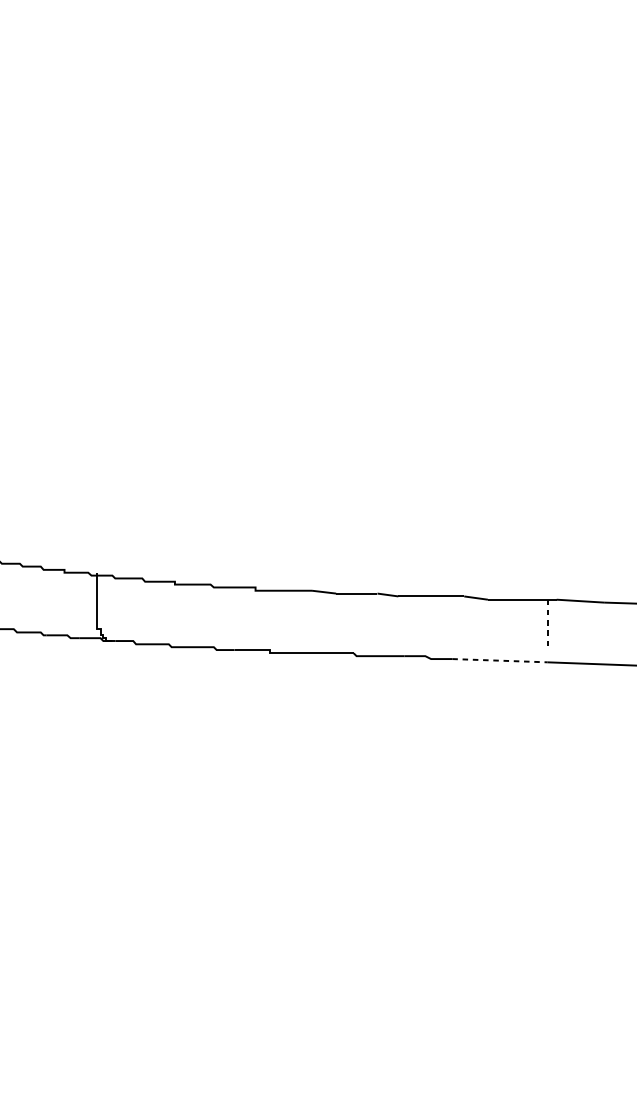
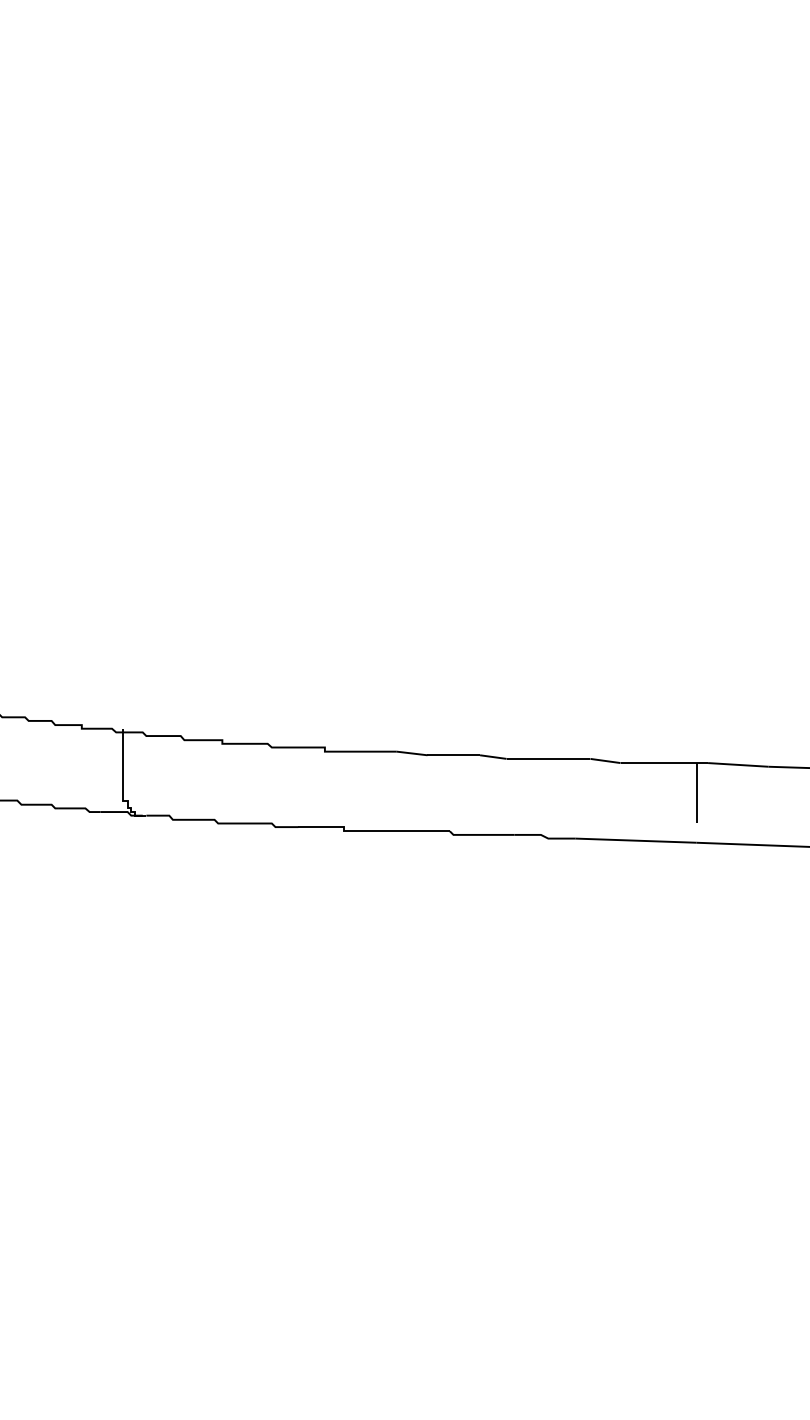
line: (547, 623) -> (696, 793), dashed -> solid
line: (499, 660) -> (635, 840), dashed -> solid

